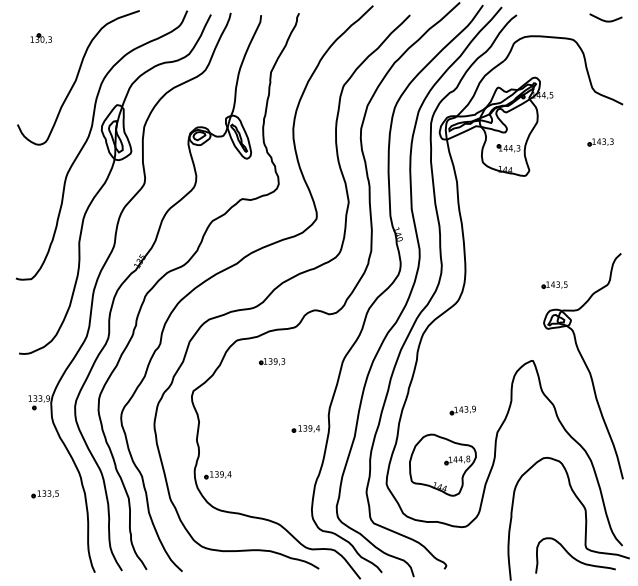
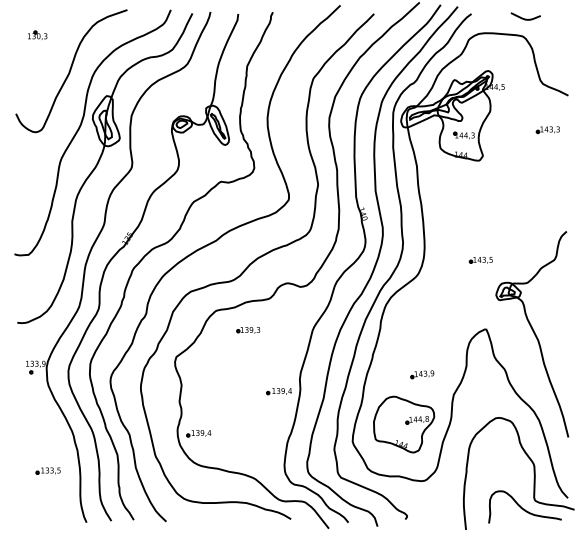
curve: (605, 20) -> (525, 18), moved
part: (554, 285) -> (480, 260), moved
part: (44, 493) -> (47, 470), moved

